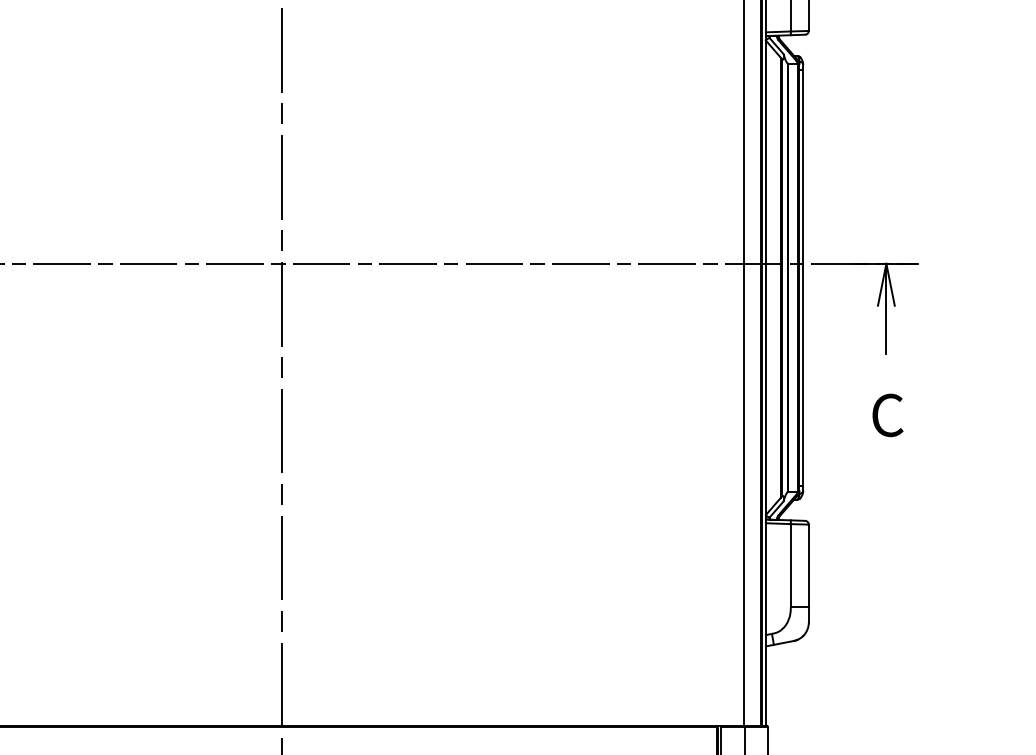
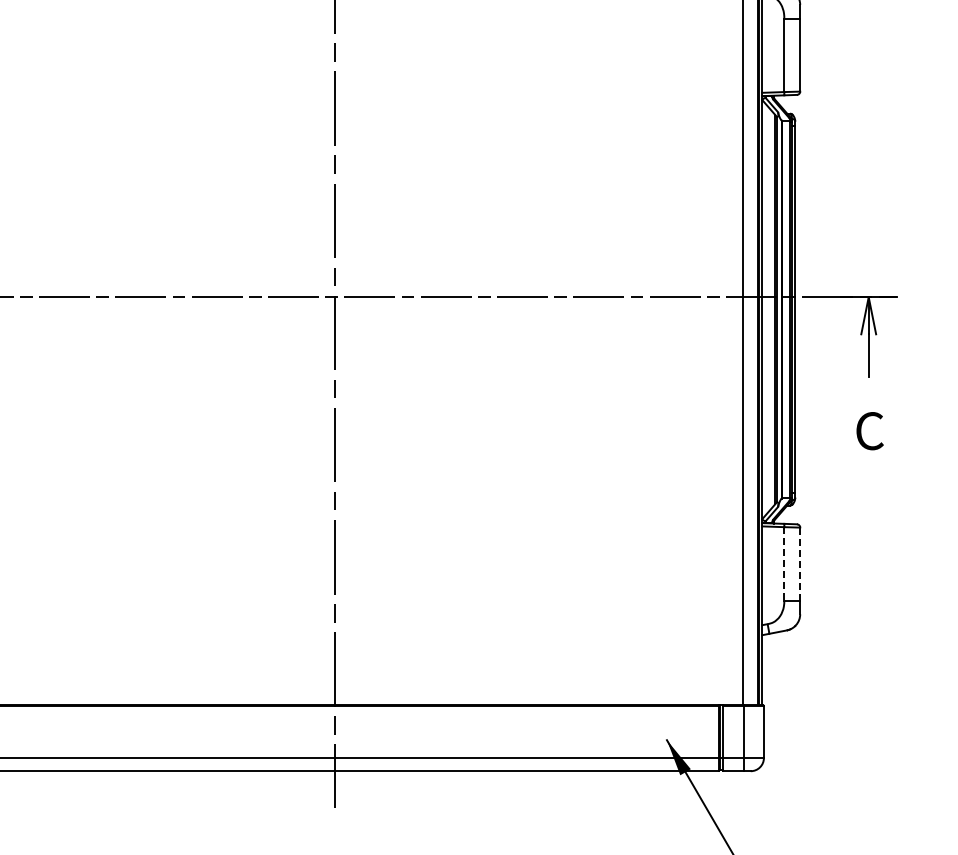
line: (791, 565) -> (784, 563), solid -> dashed
line: (809, 566) -> (800, 564), solid -> dashed

